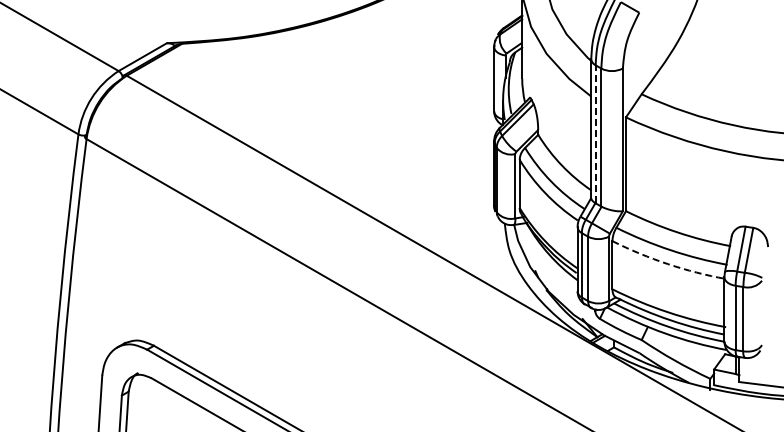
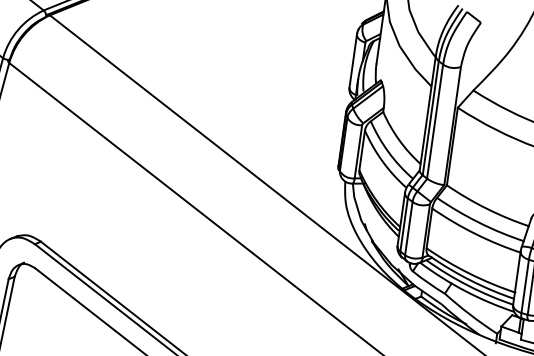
line: (595, 133) -> (430, 117), dashed -> solid
arc: (667, 264) -> (475, 234), dashed -> solid

